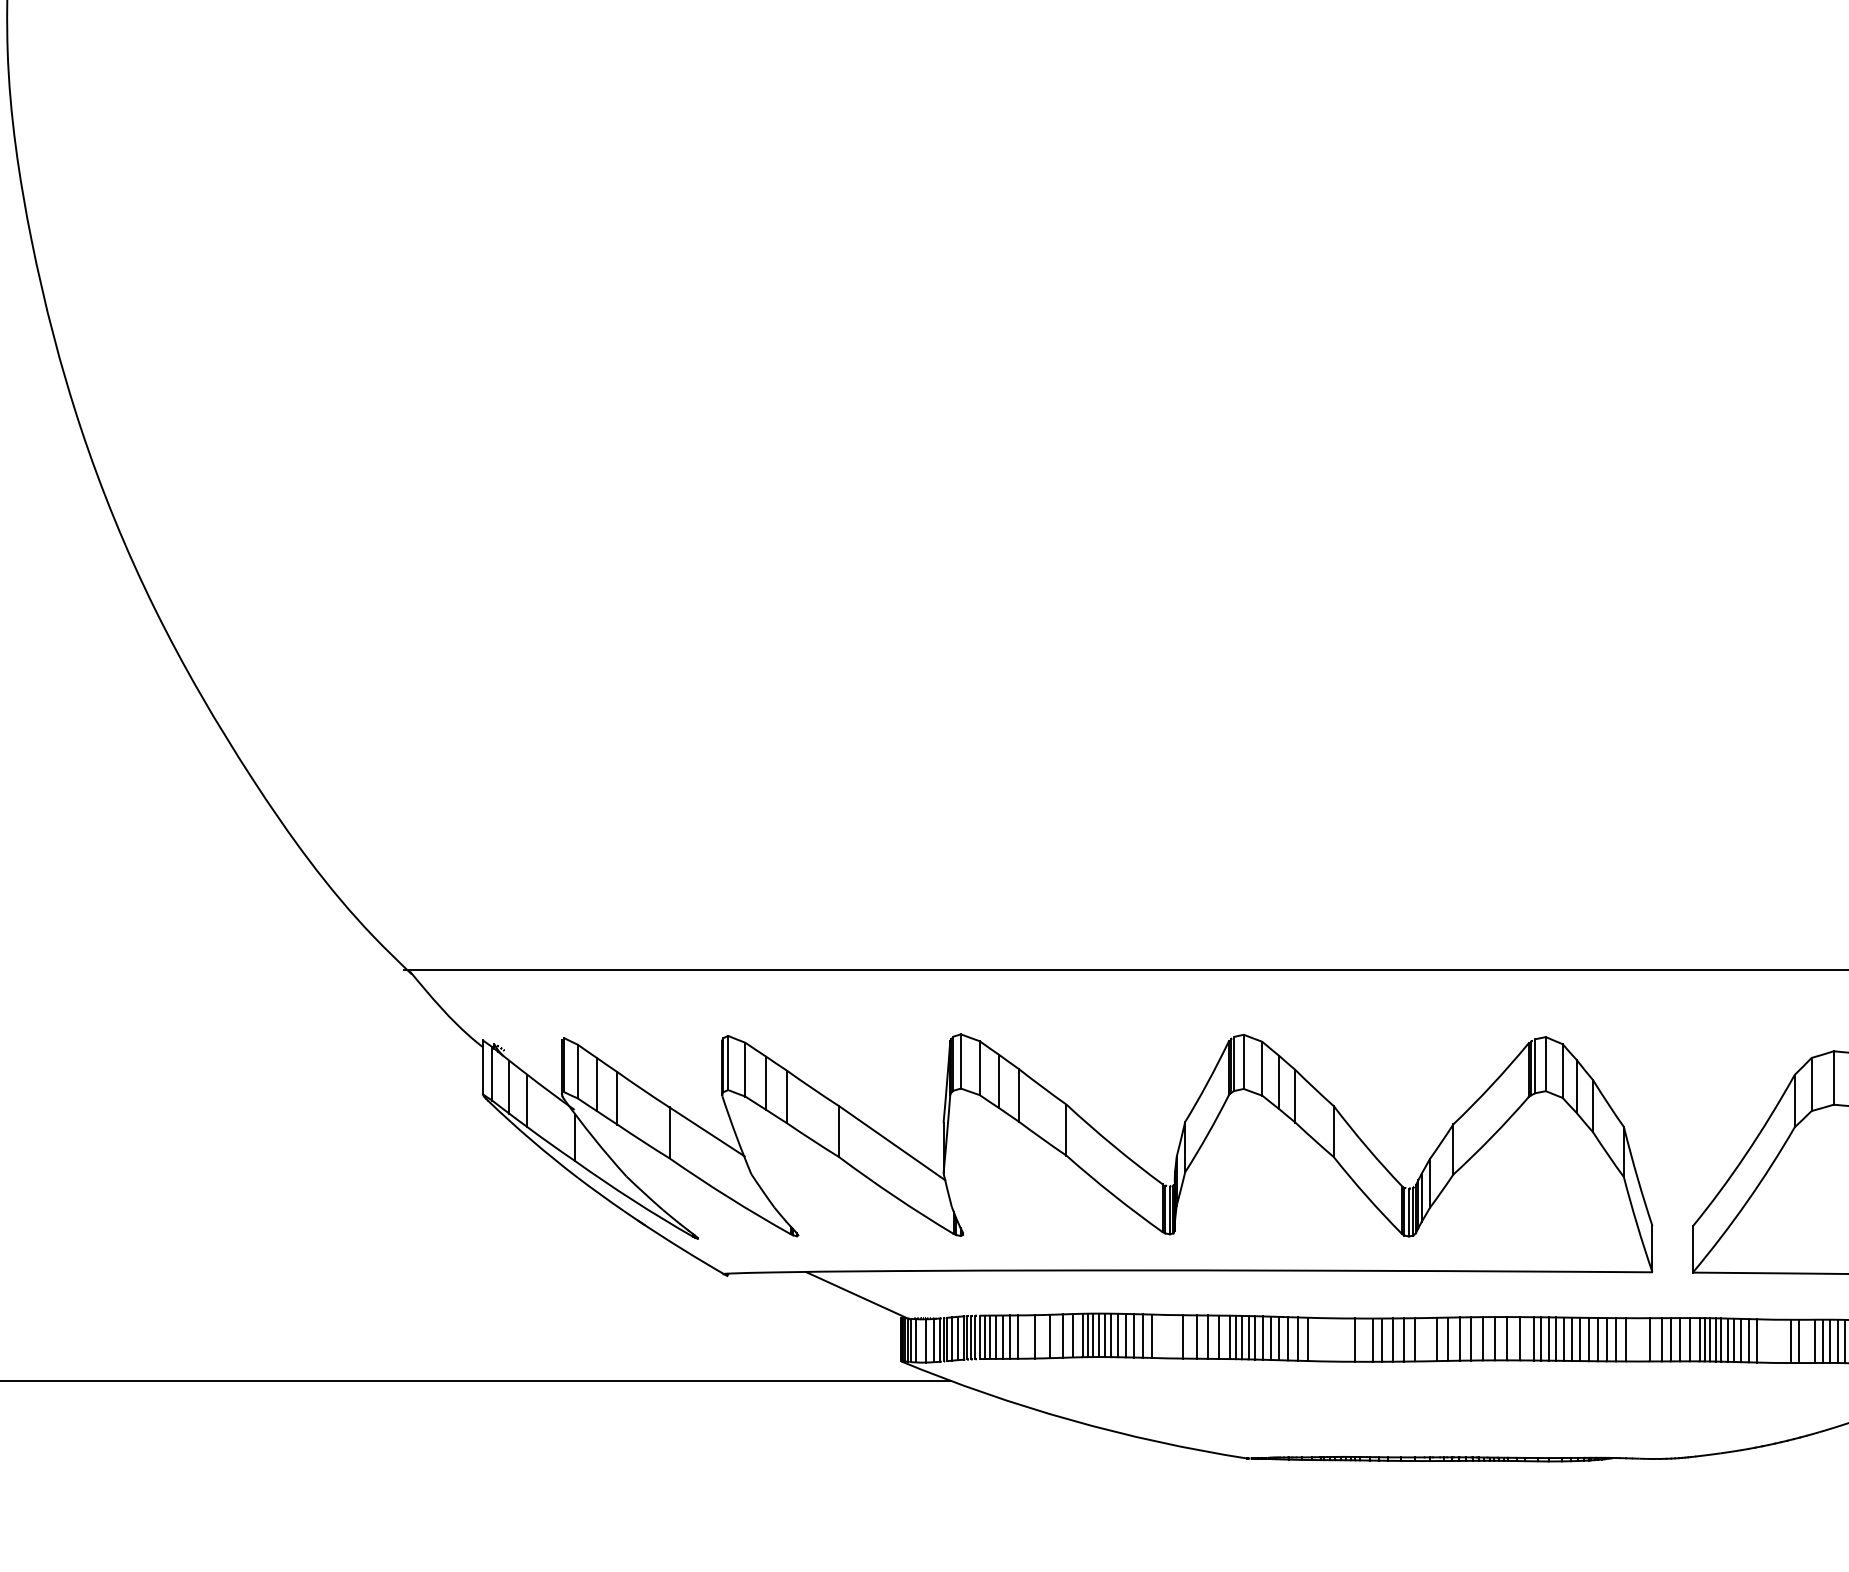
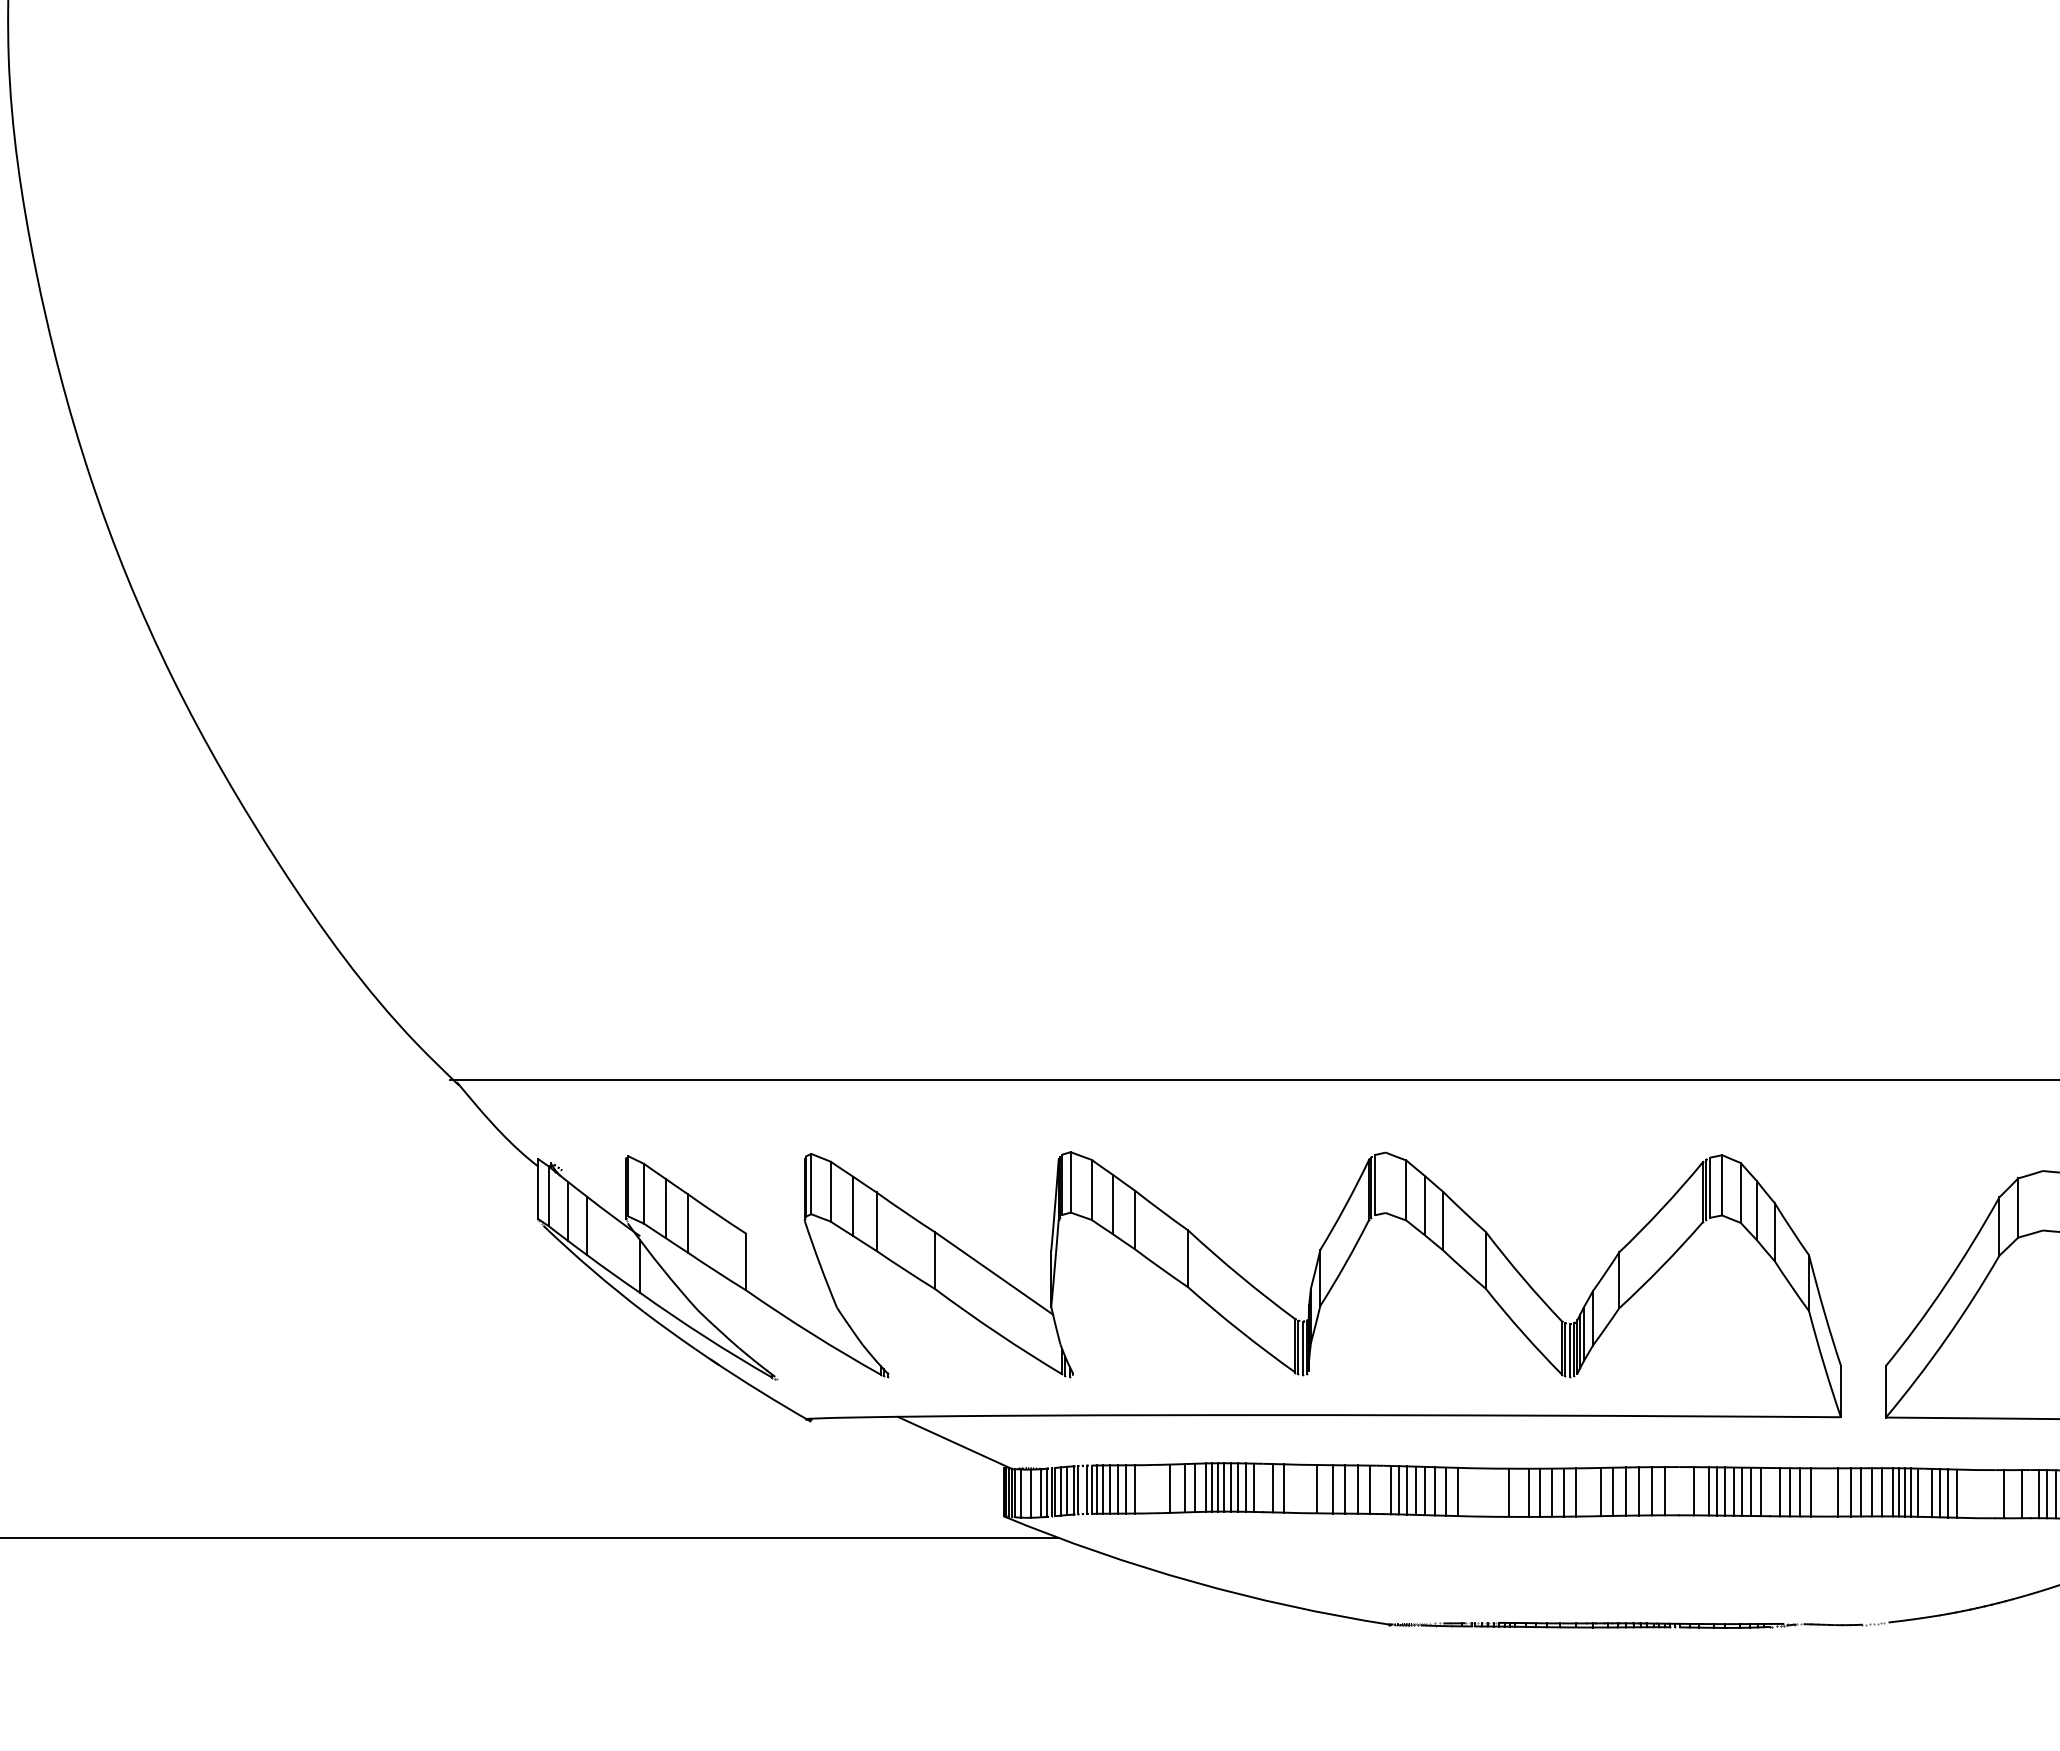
line: (1243, 1061) -> (1385, 1182), removed
line: (1833, 1077) -> (2042, 1200), removed
line: (706, 1131) -> (787, 1260), removed
line: (1134, 1335) -> (1263, 1487), removed
line: (1035, 1336) -> (1153, 1488), removed
line: (970, 1337) -> (1081, 1489), removed
line: (1235, 1337) -> (1376, 1489), removed
line: (1241, 1337) -> (1383, 1489), removed
line: (1507, 1338) -> (1679, 1491), removed
line: (1589, 1339) -> (1770, 1492), removed
line: (1727, 1339) -> (1924, 1492), removed
line: (1791, 1341) -> (1995, 1494), removed
line: (1822, 1341) -> (2030, 1494), removed

